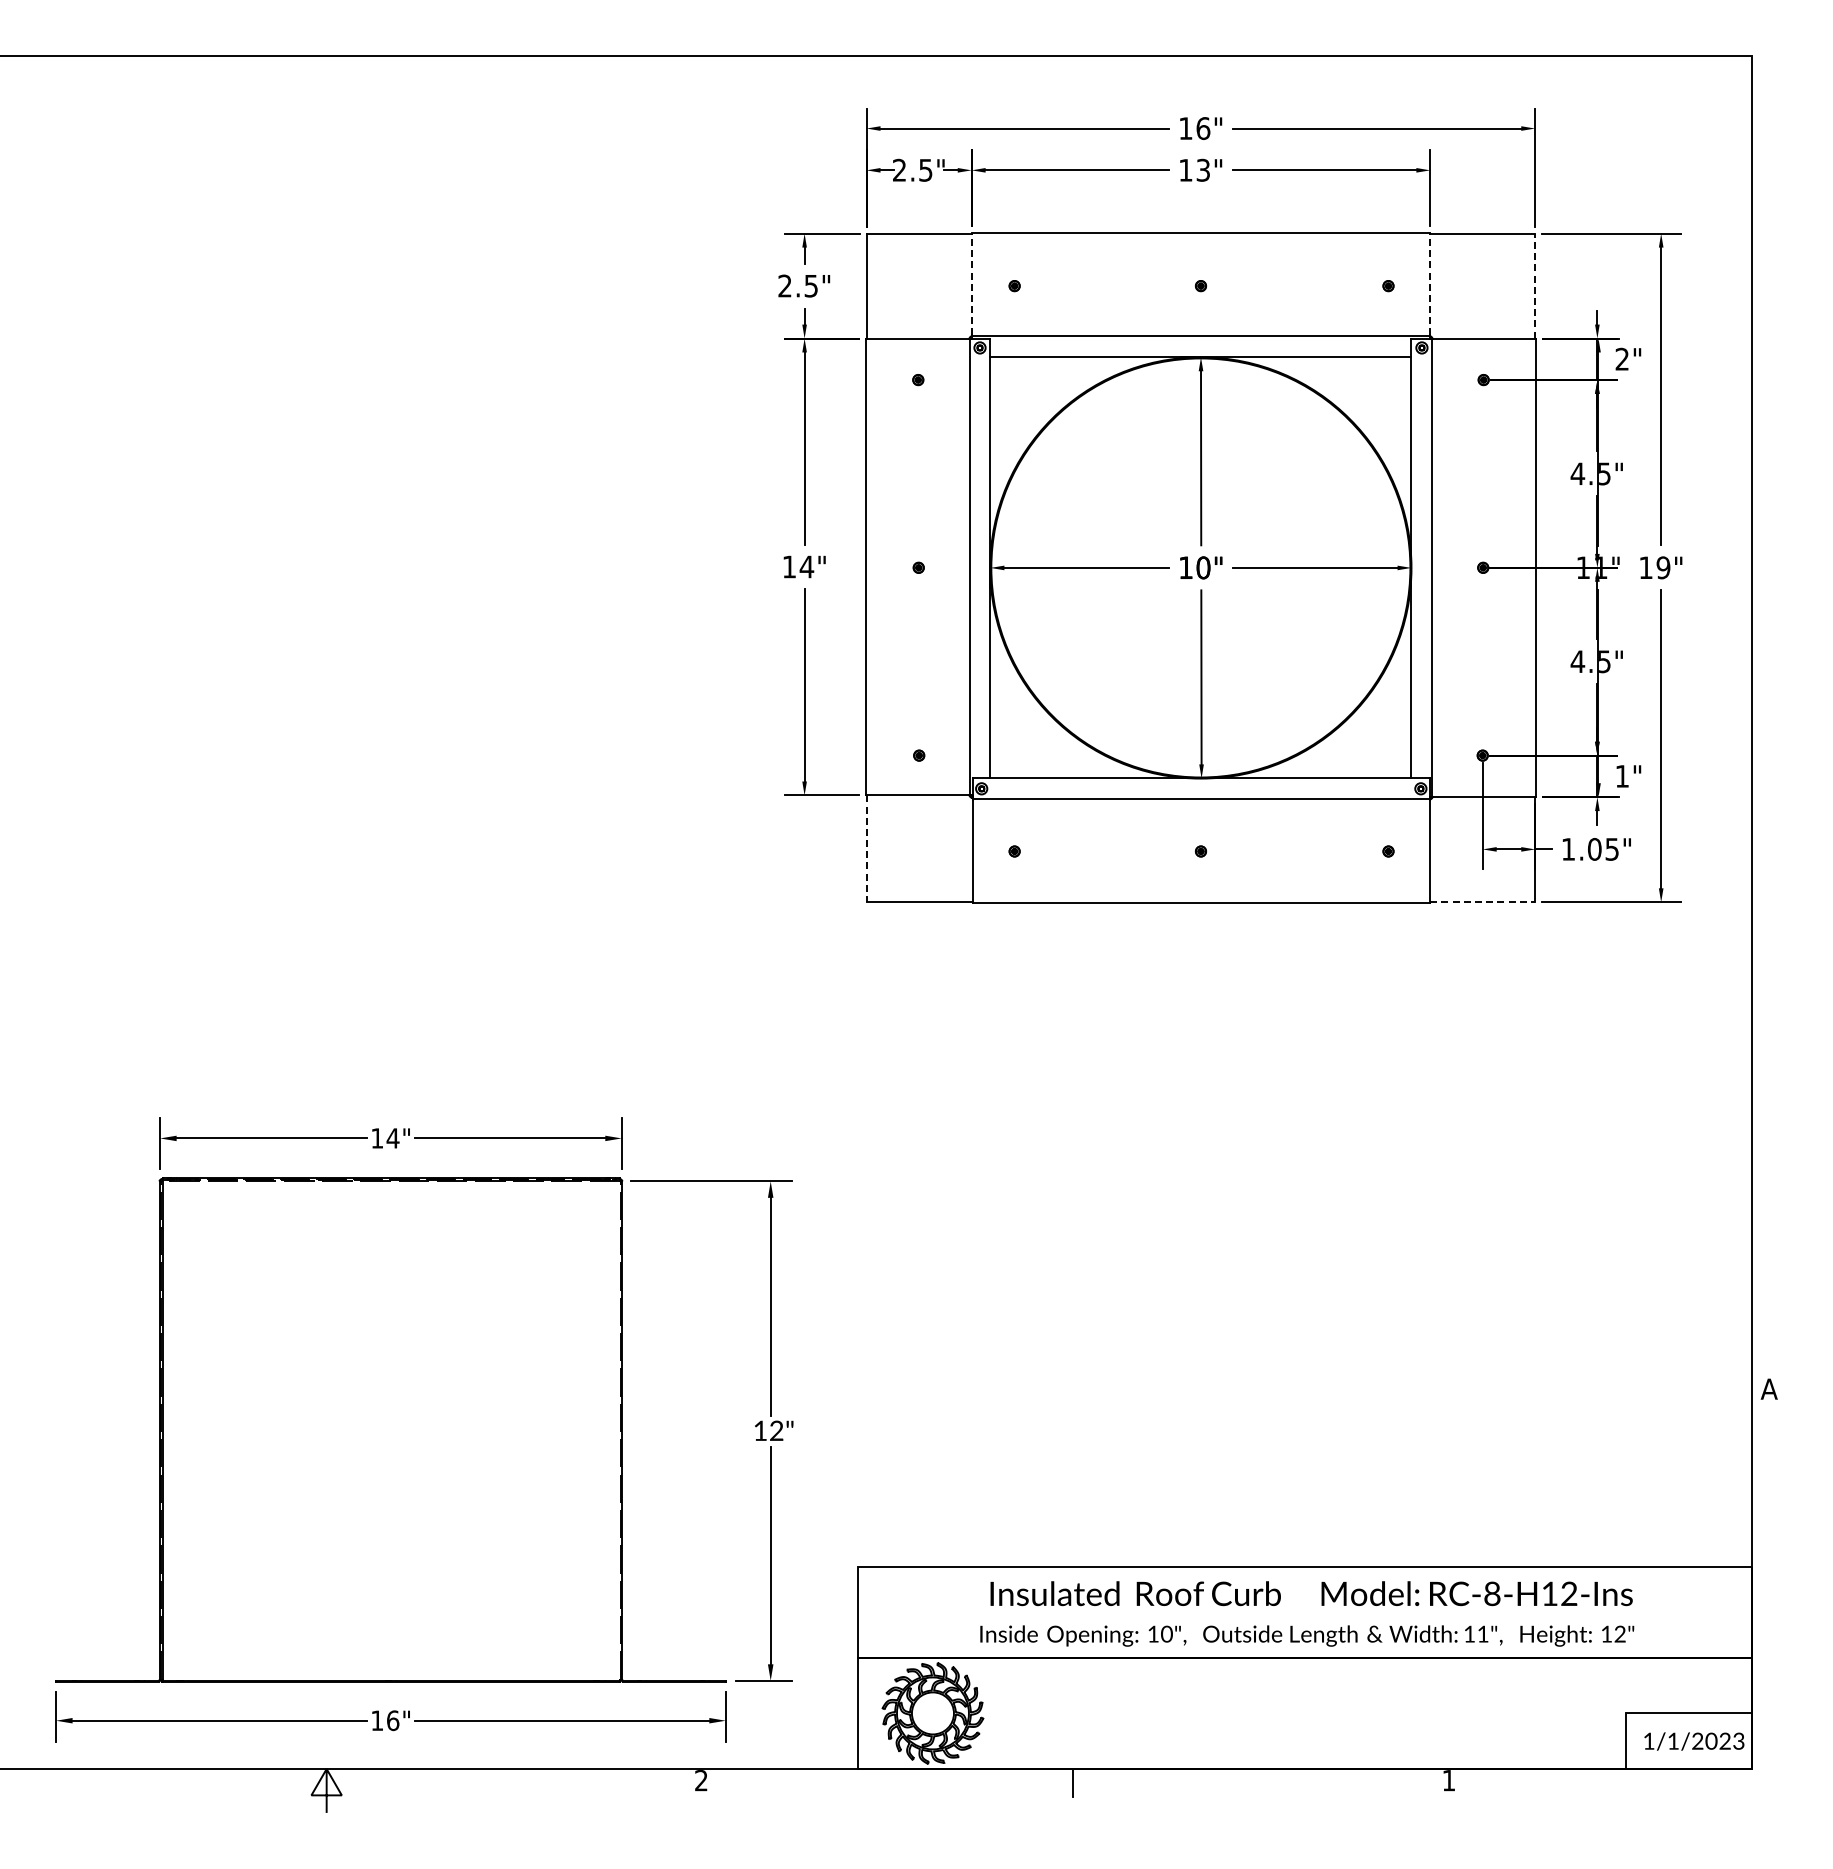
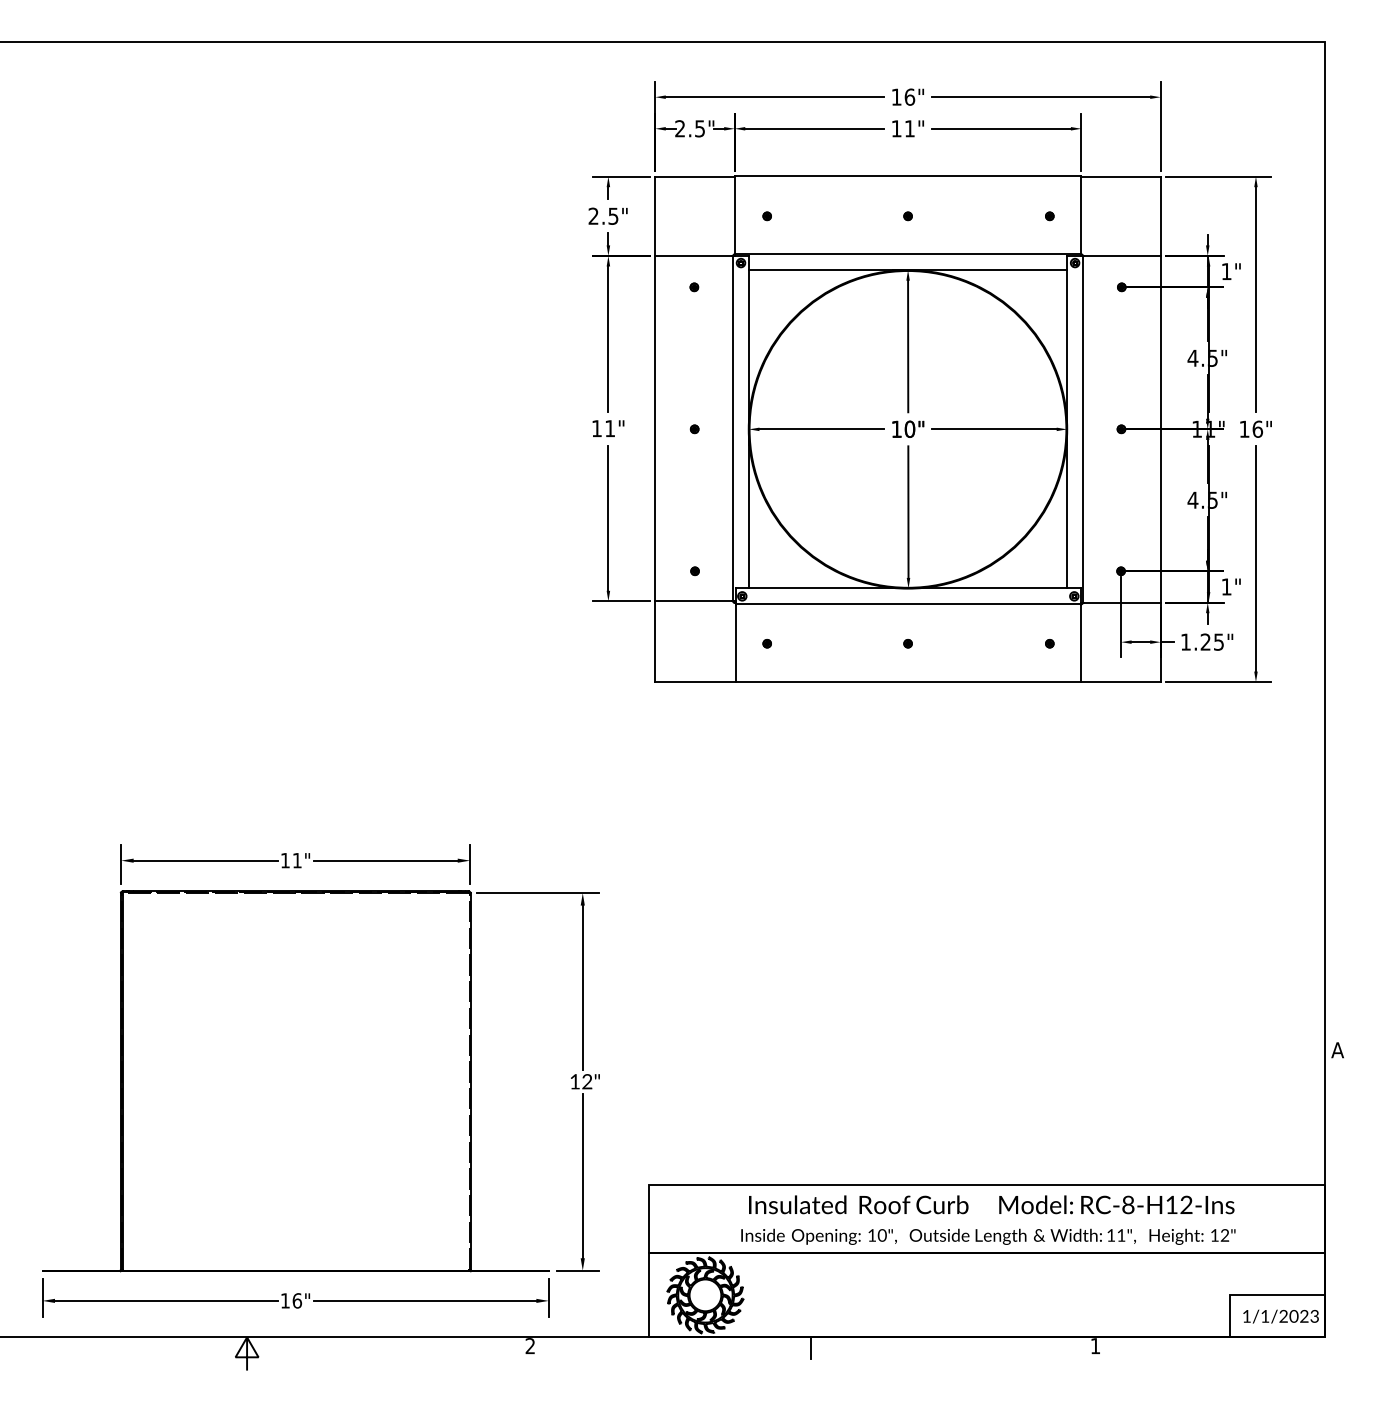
text: (1202, 169) -> (909, 128), 13" -> 11"
line: (971, 283) -> (734, 214), dashed -> solid
line: (1430, 283) -> (1081, 214), dashed -> solid
line: (1535, 285) -> (1160, 215), dashed -> solid
text: (1621, 358) -> (1225, 271), 2" -> 1"
text: (806, 566) -> (609, 428), 14" -> 11"
text: (1663, 567) -> (1257, 429), 19" -> 16"
text: (1594, 848) -> (1205, 641), 1.05" -> 1.25"
line: (866, 849) -> (655, 642), dashed -> solid
line: (1483, 902) -> (1121, 682), dashed -> solid
text: (392, 1138) -> (296, 860), 14" -> 11"

